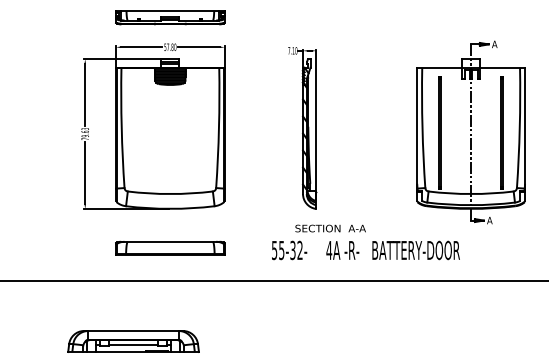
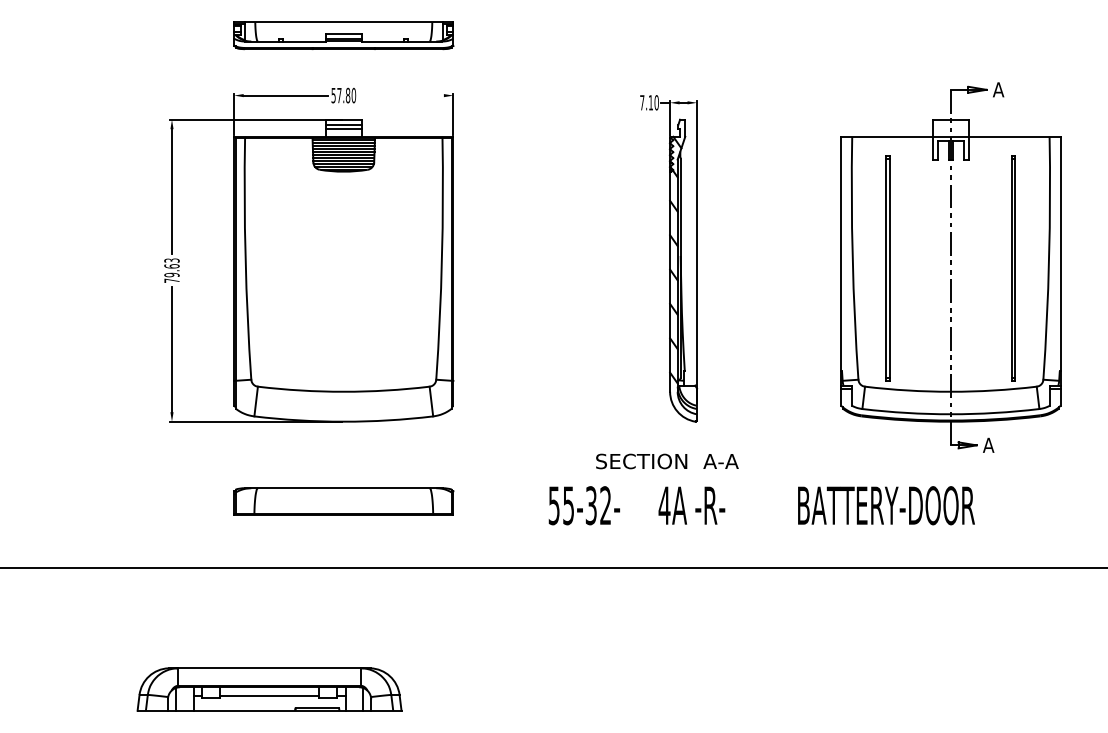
line: (198, 47) -> (400, 96), removed
part: (302, 128) -> (669, 259), moved
text: (415, 250) -> (885, 505), moved

